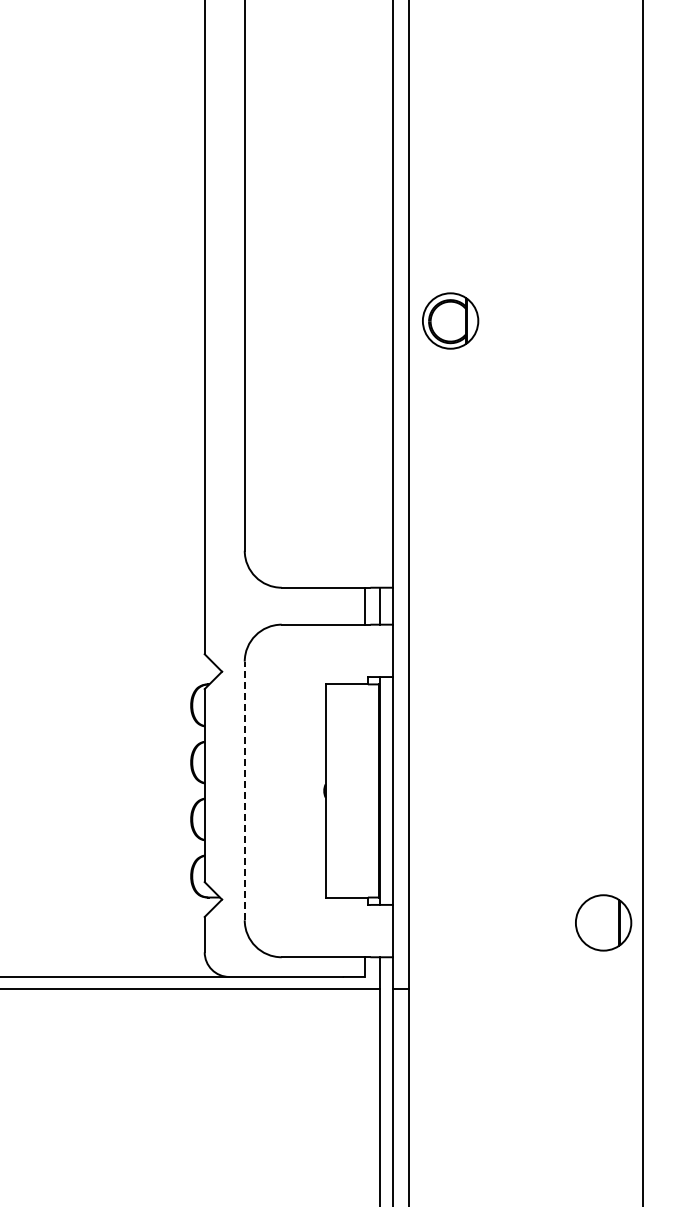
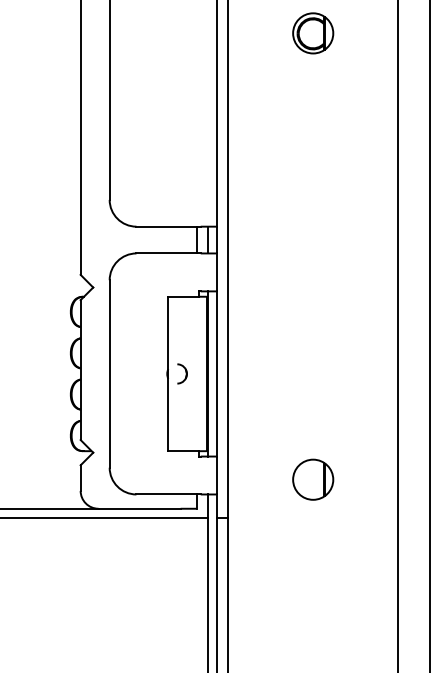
part: (450, 320) -> (313, 33), moved
line: (244, 790) -> (109, 373), dashed -> solid
part: (345, 790) -> (182, 373), added
part: (603, 922) -> (313, 479), moved

